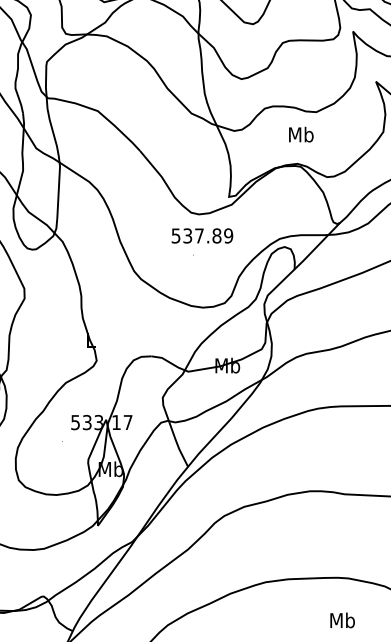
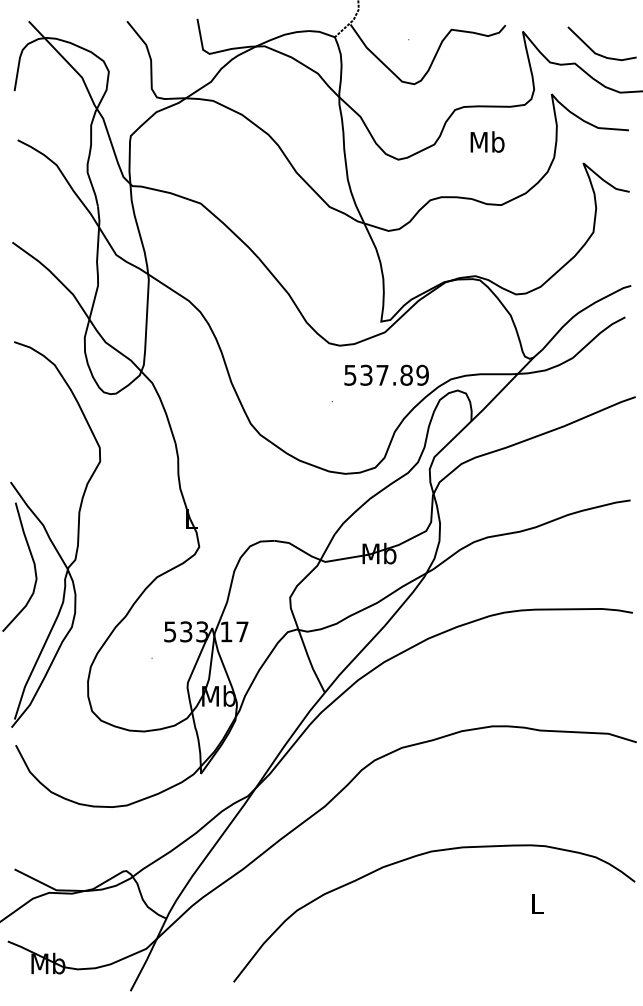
text: (301, 134) -> (487, 141), moved
text: (202, 235) -> (386, 374), moved
text: (342, 620) -> (537, 903), Mb -> L

